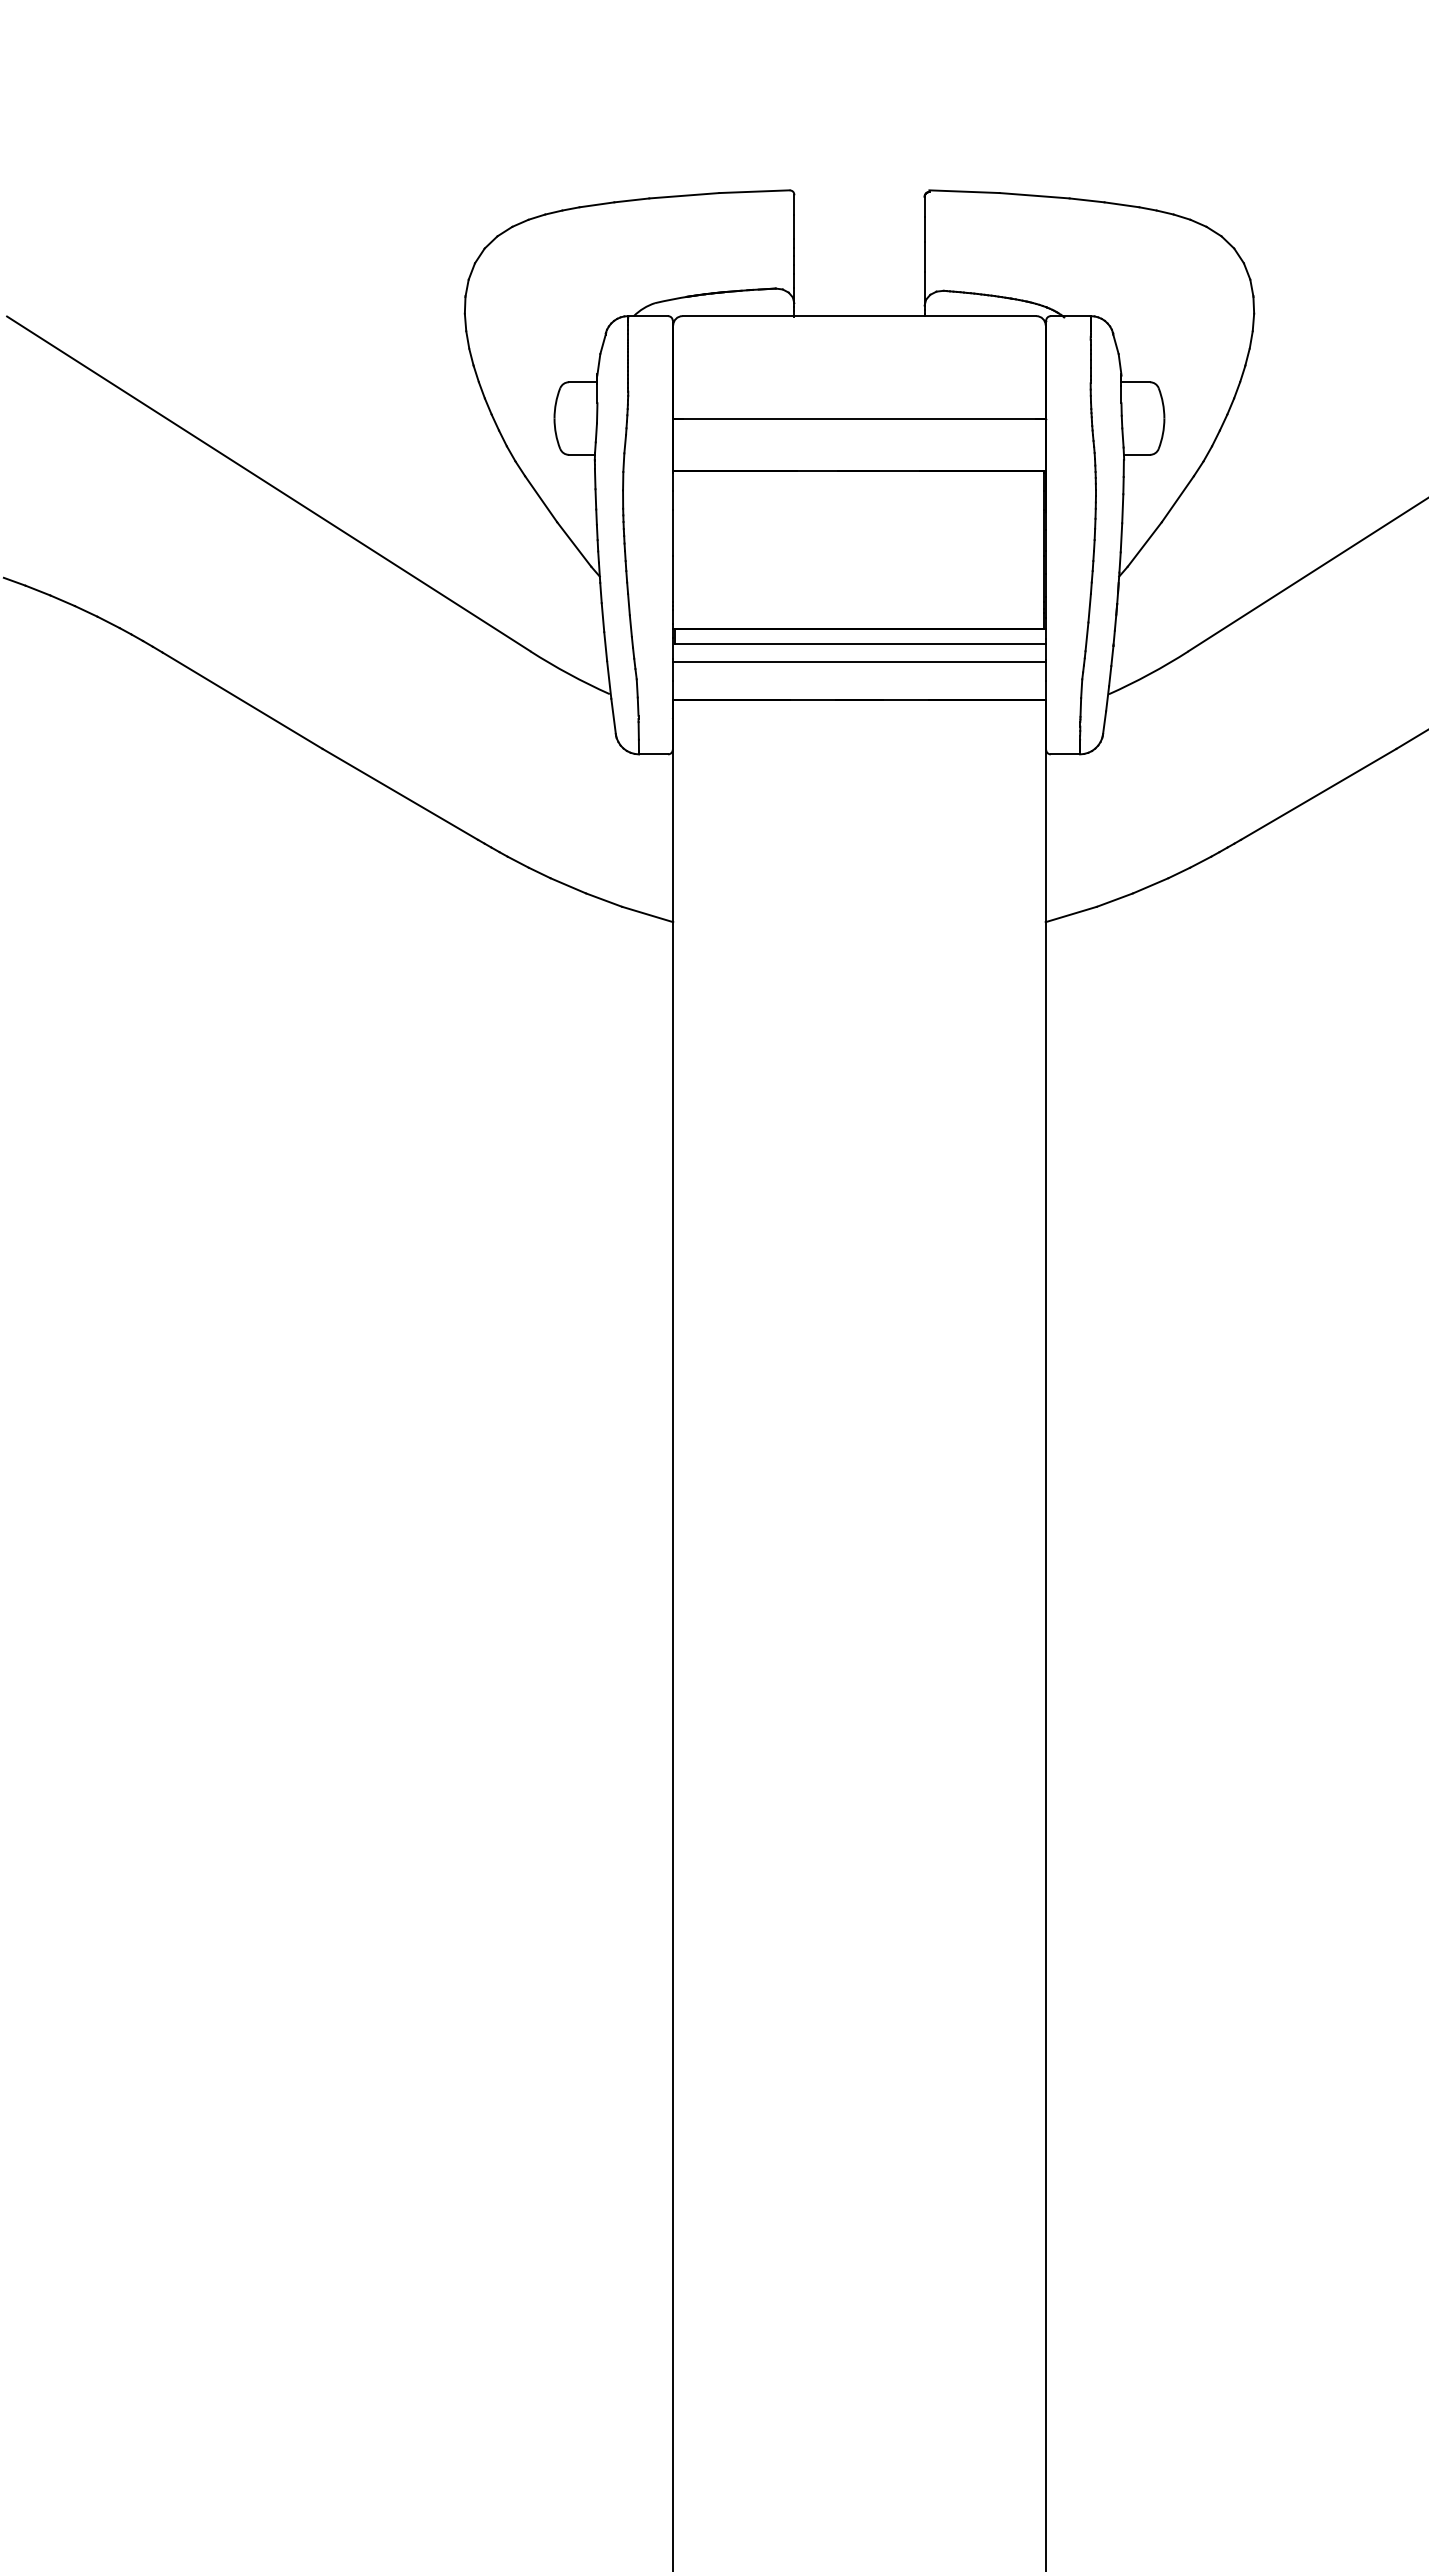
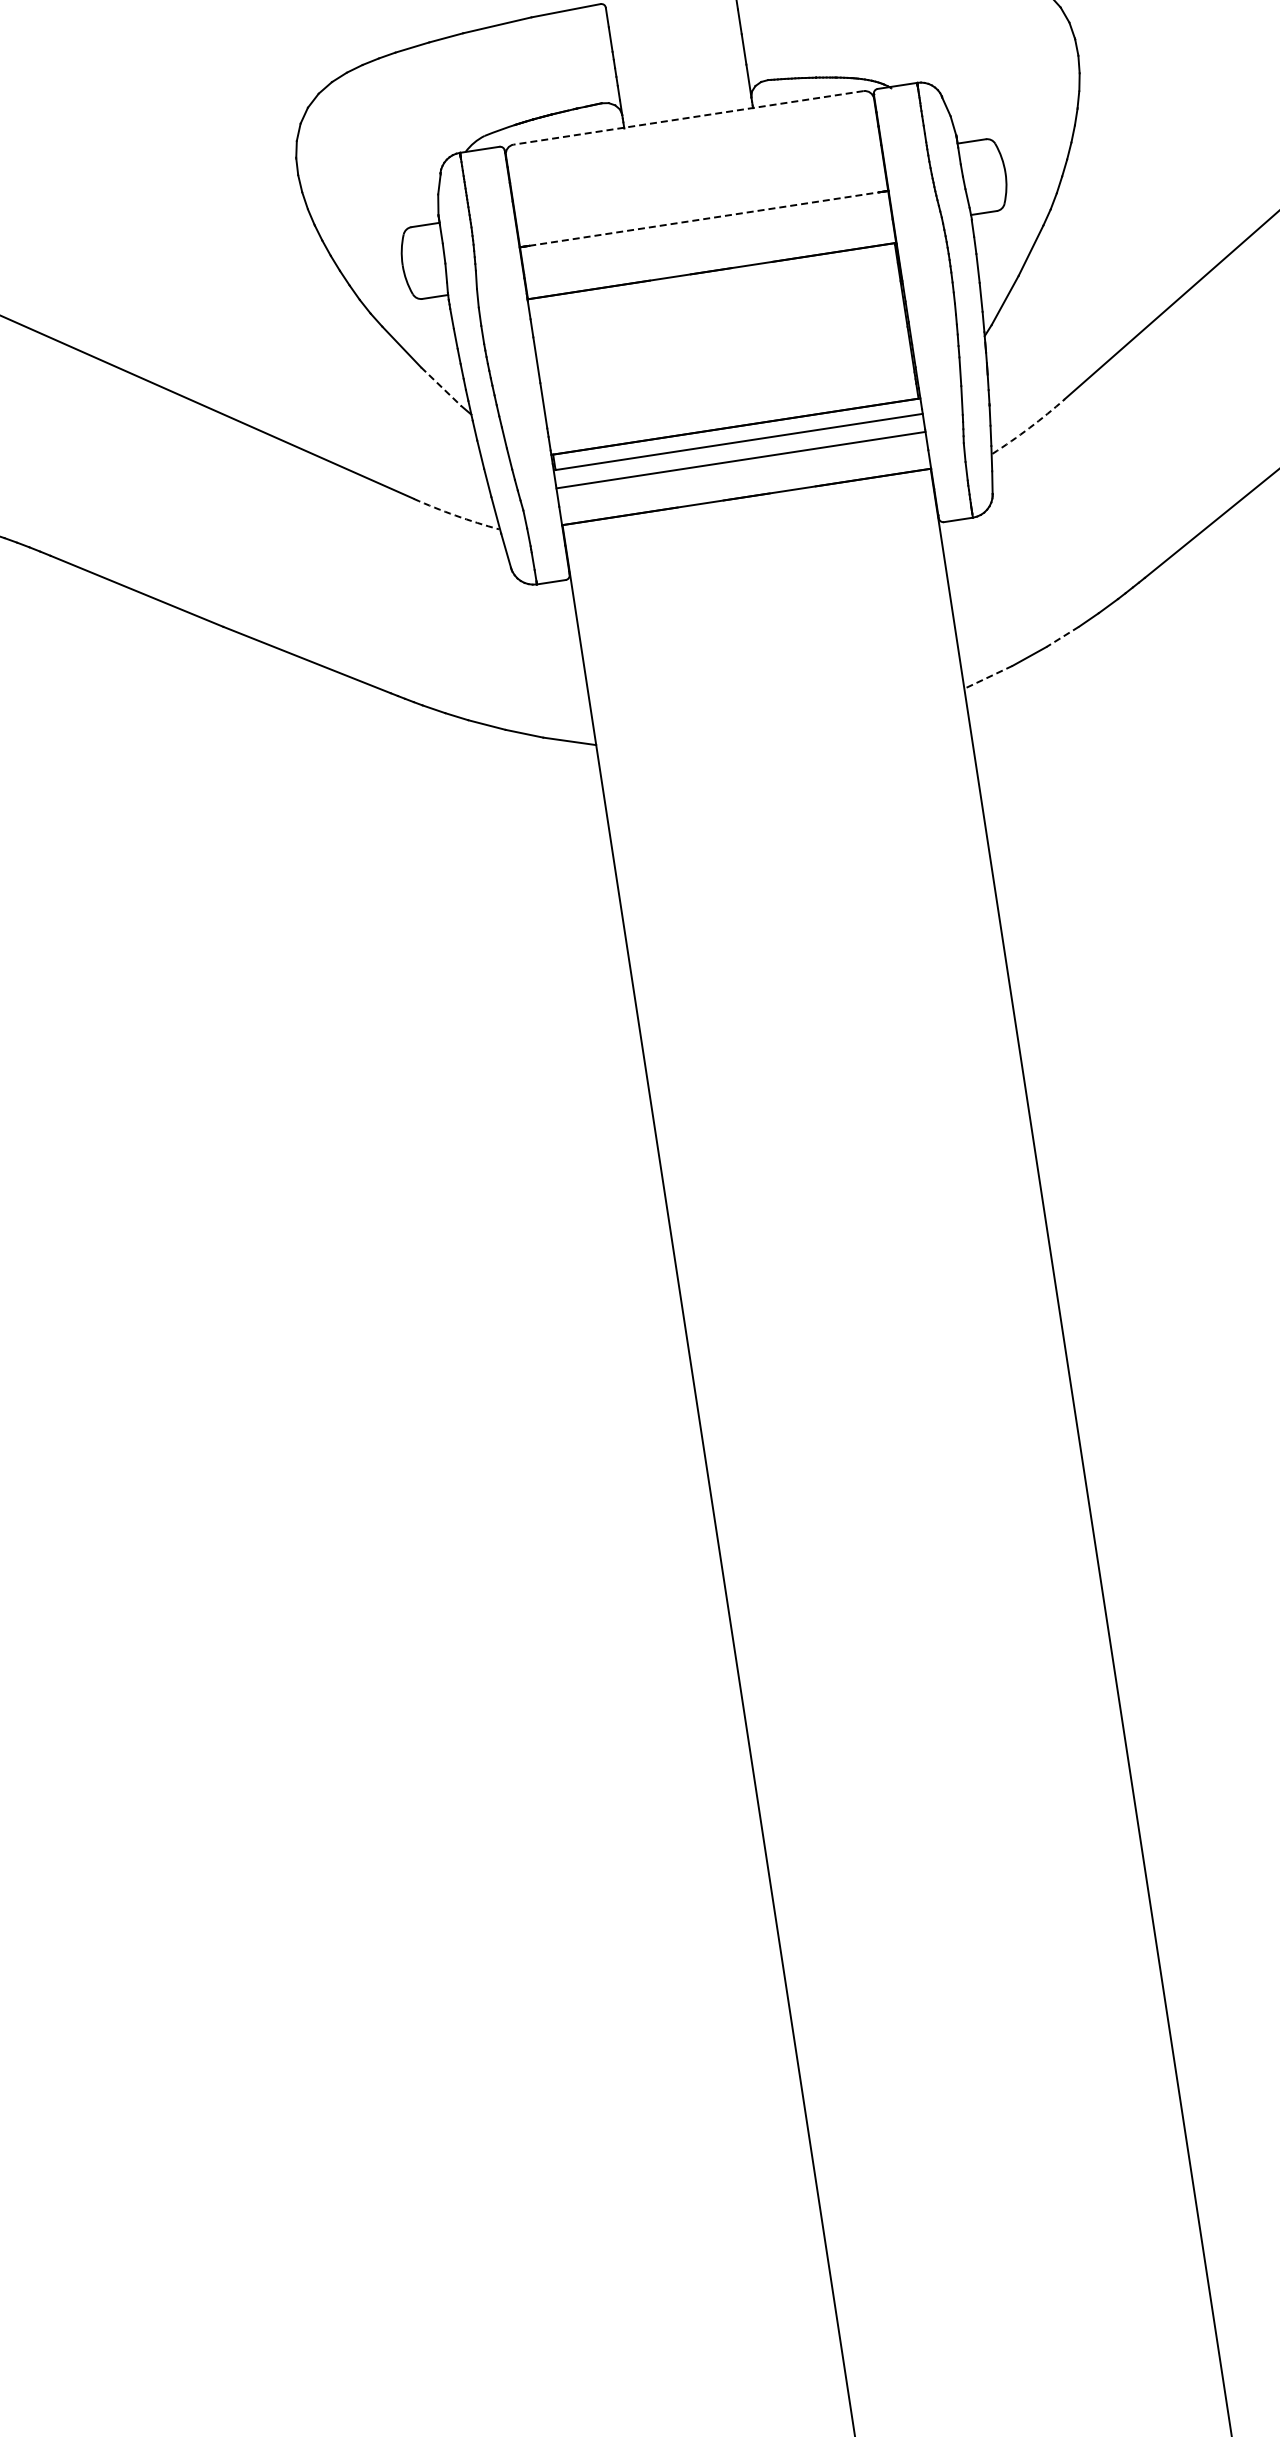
line: (859, 316) -> (688, 118), solid -> dashed
line: (859, 418) -> (704, 219), solid -> dashed
line: (574, 544) -> (441, 386), solid -> dashed
arc: (569, 674) -> (456, 515), solid -> dashed
arc: (1149, 674) -> (1029, 428), solid -> dashed
line: (1150, 886) -> (1062, 637), solid -> dashed
line: (1071, 914) -> (988, 677), solid -> dashed

